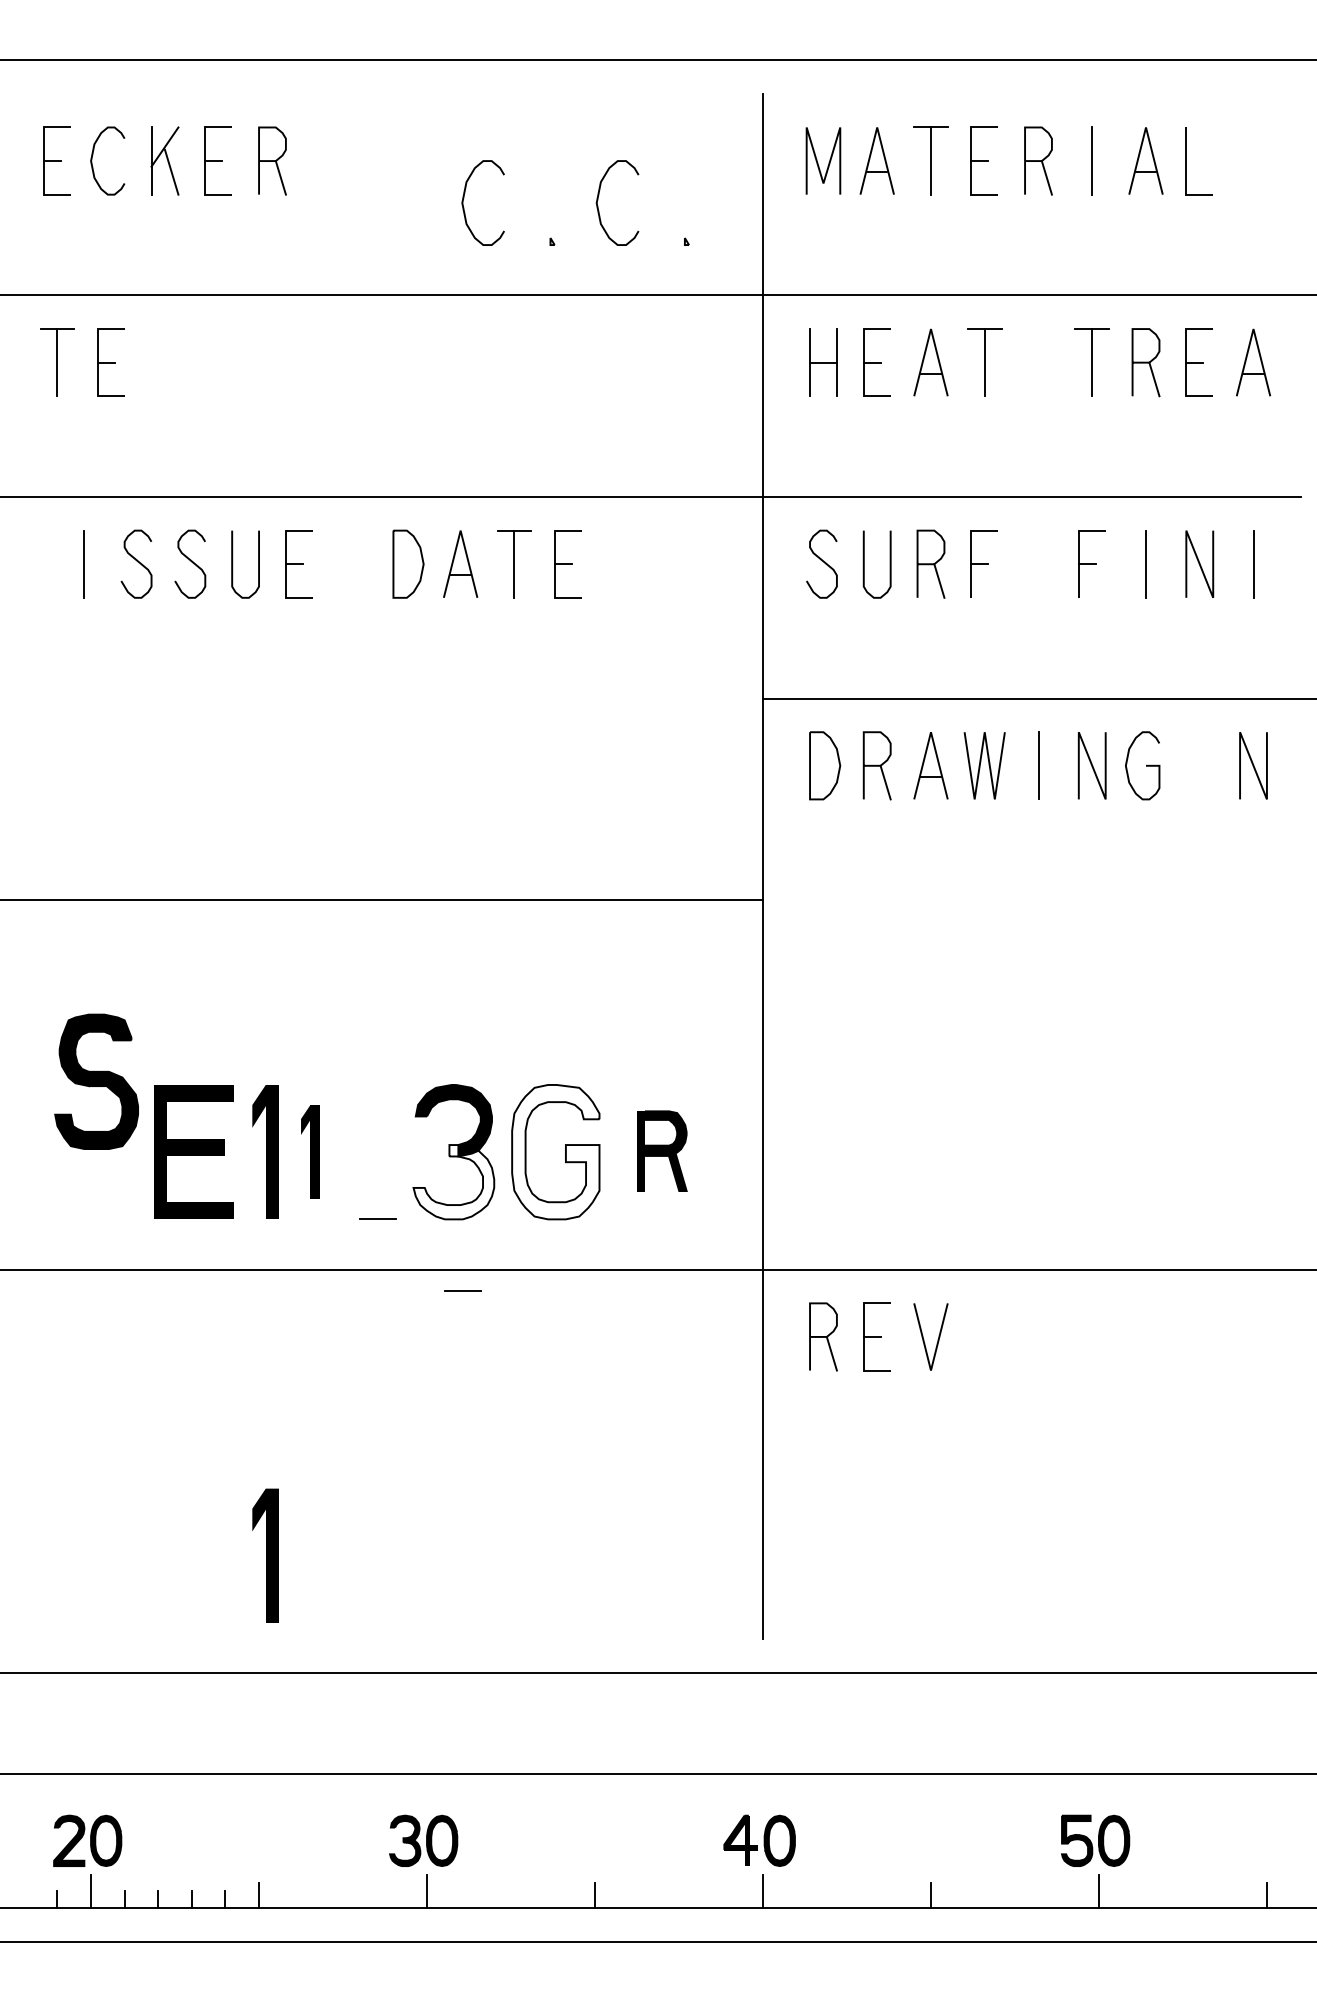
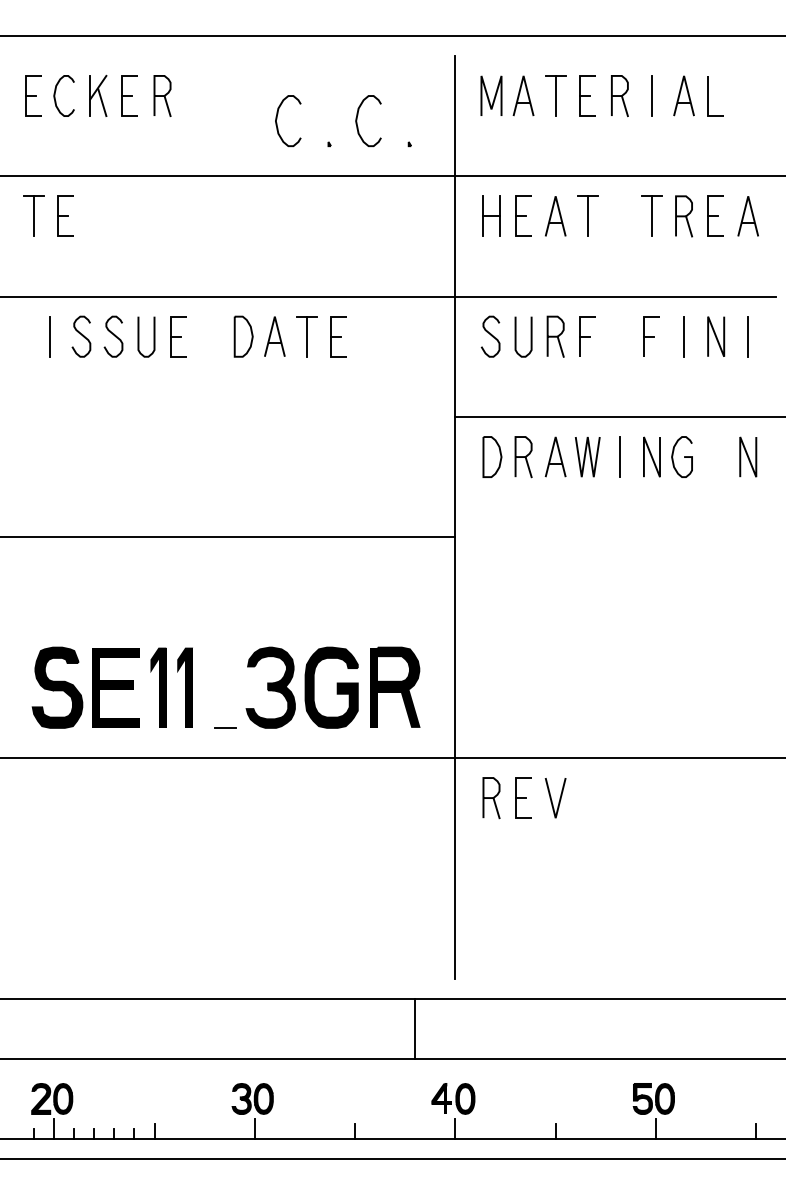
part: (96, 1081) -> (57, 687), moved
part: (662, 1150) -> (395, 686), size x1.67
part: (309, 1151) -> (184, 687), size x1.43
fill: (555, 1151) -> (331, 687), added
fill: (453, 1181) -> (270, 705), added
line: (463, 1290) -> (276, 770), removed
part: (265, 1555) -> (158, 928), removed
line: (696, 1722) -> (415, 1028), added

